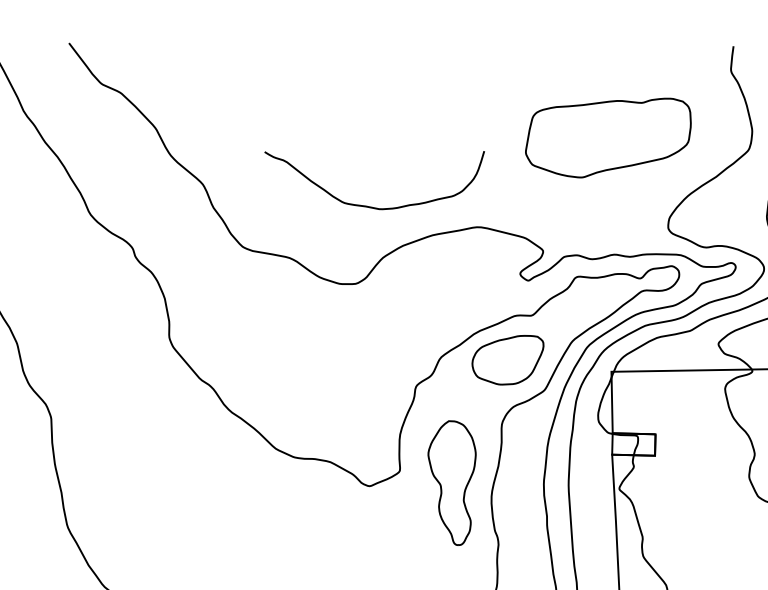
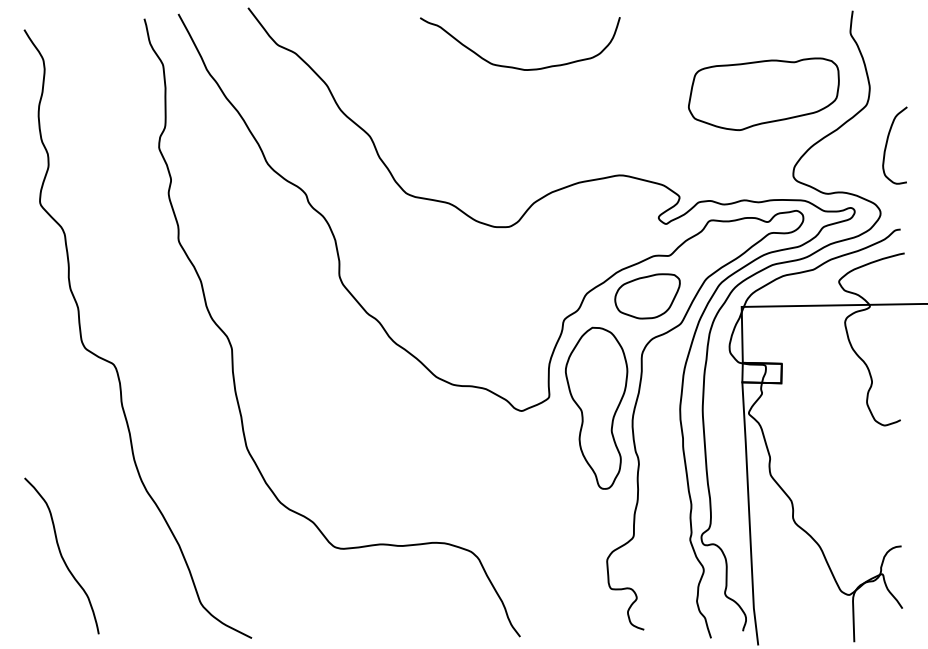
part: (607, 137) -> (763, 93), moved
curve: (367, 205) -> (513, 66), moved
part: (451, 482) -> (596, 407), size x1.43

